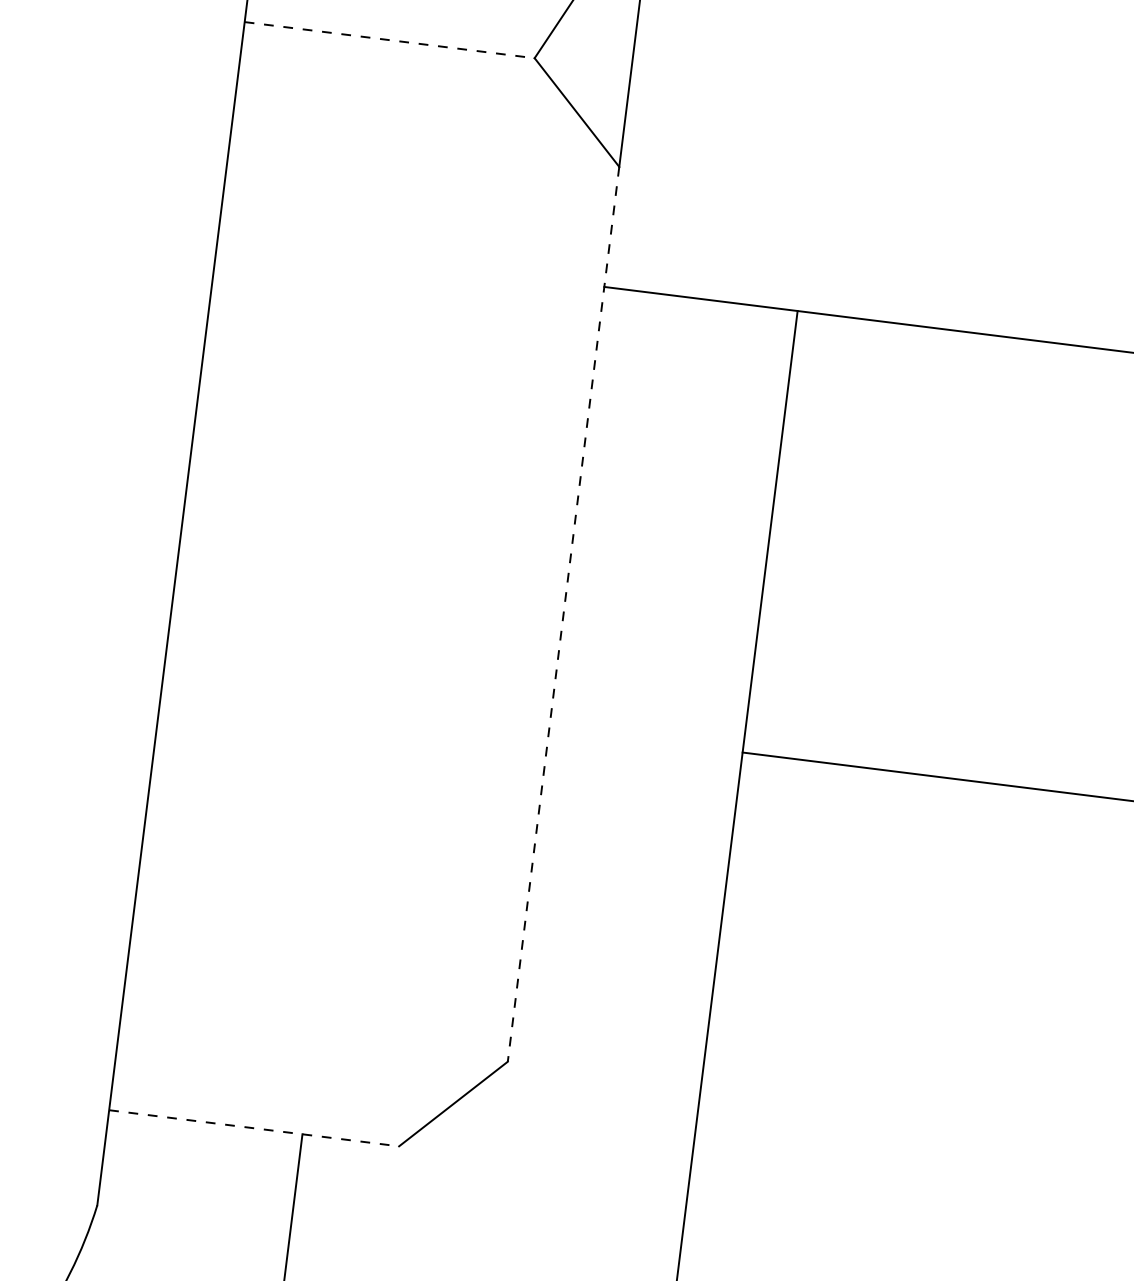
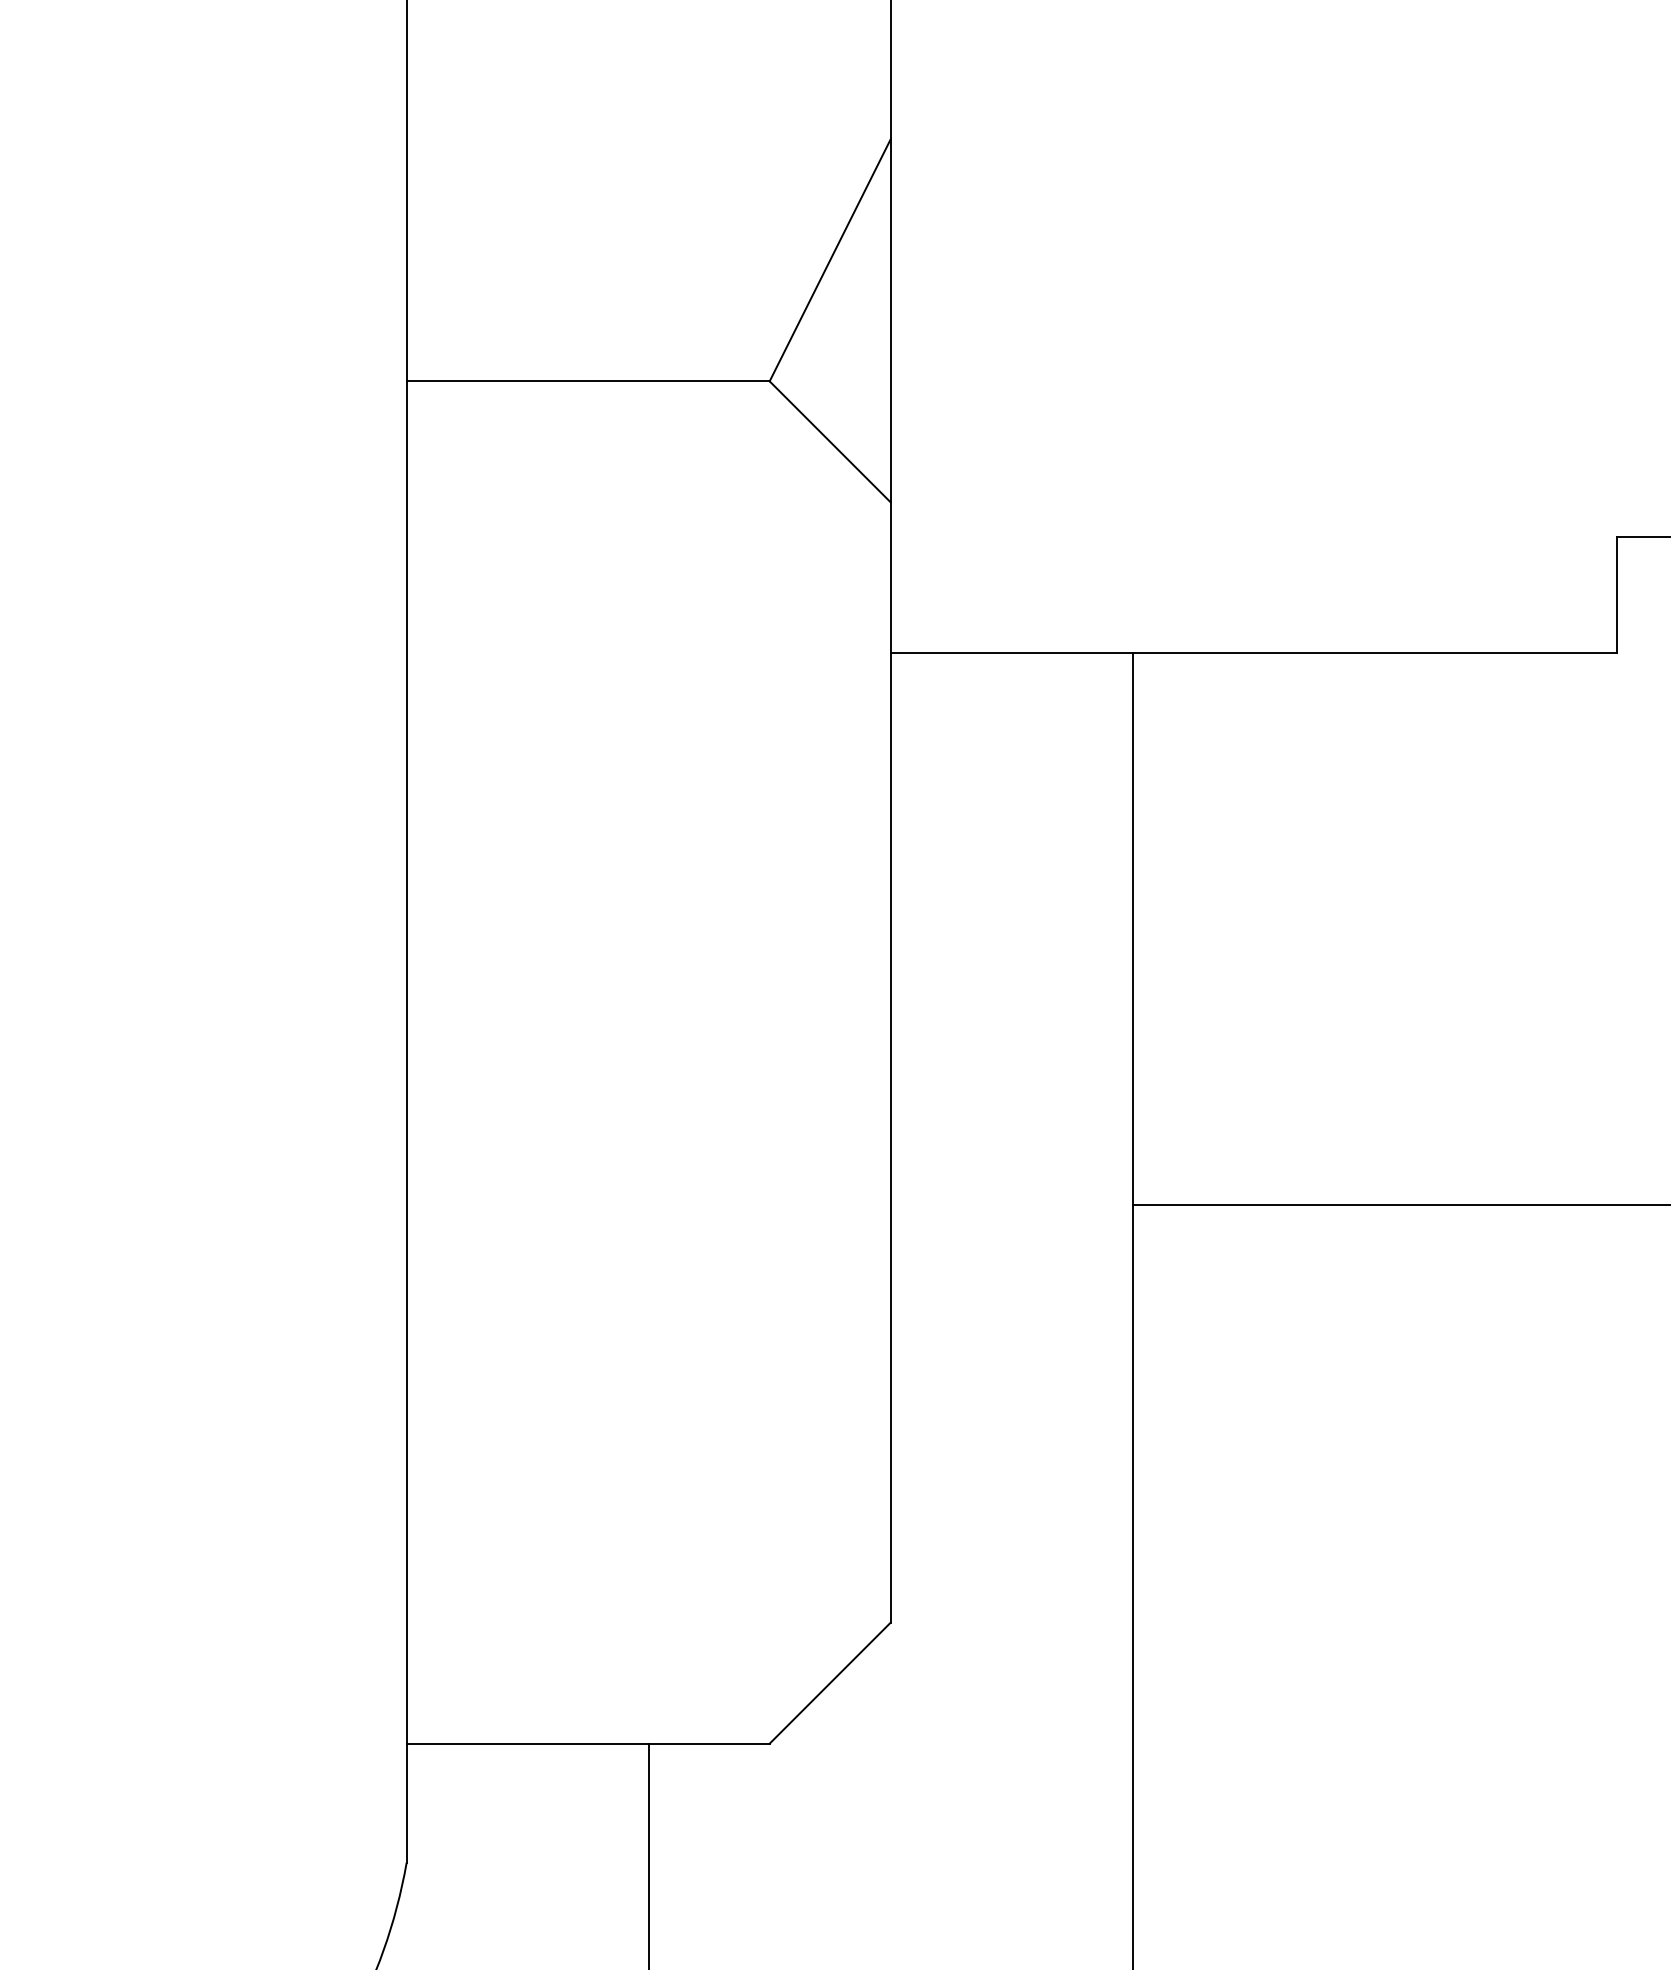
line: (389, 40) -> (588, 381), dashed -> solid
line: (563, 615) -> (890, 1063), dashed -> solid
line: (254, 1128) -> (588, 1743), dashed -> solid

